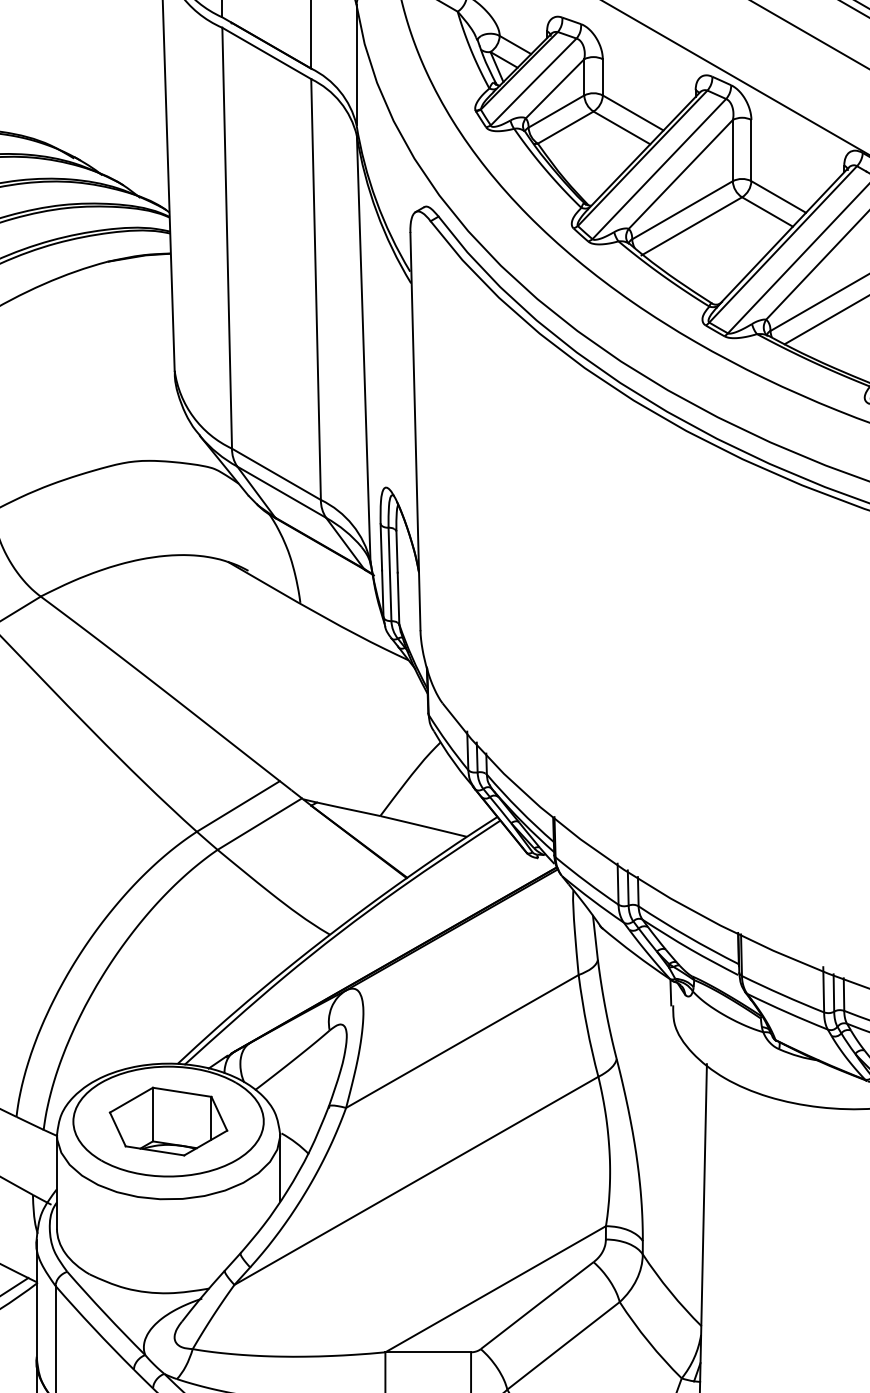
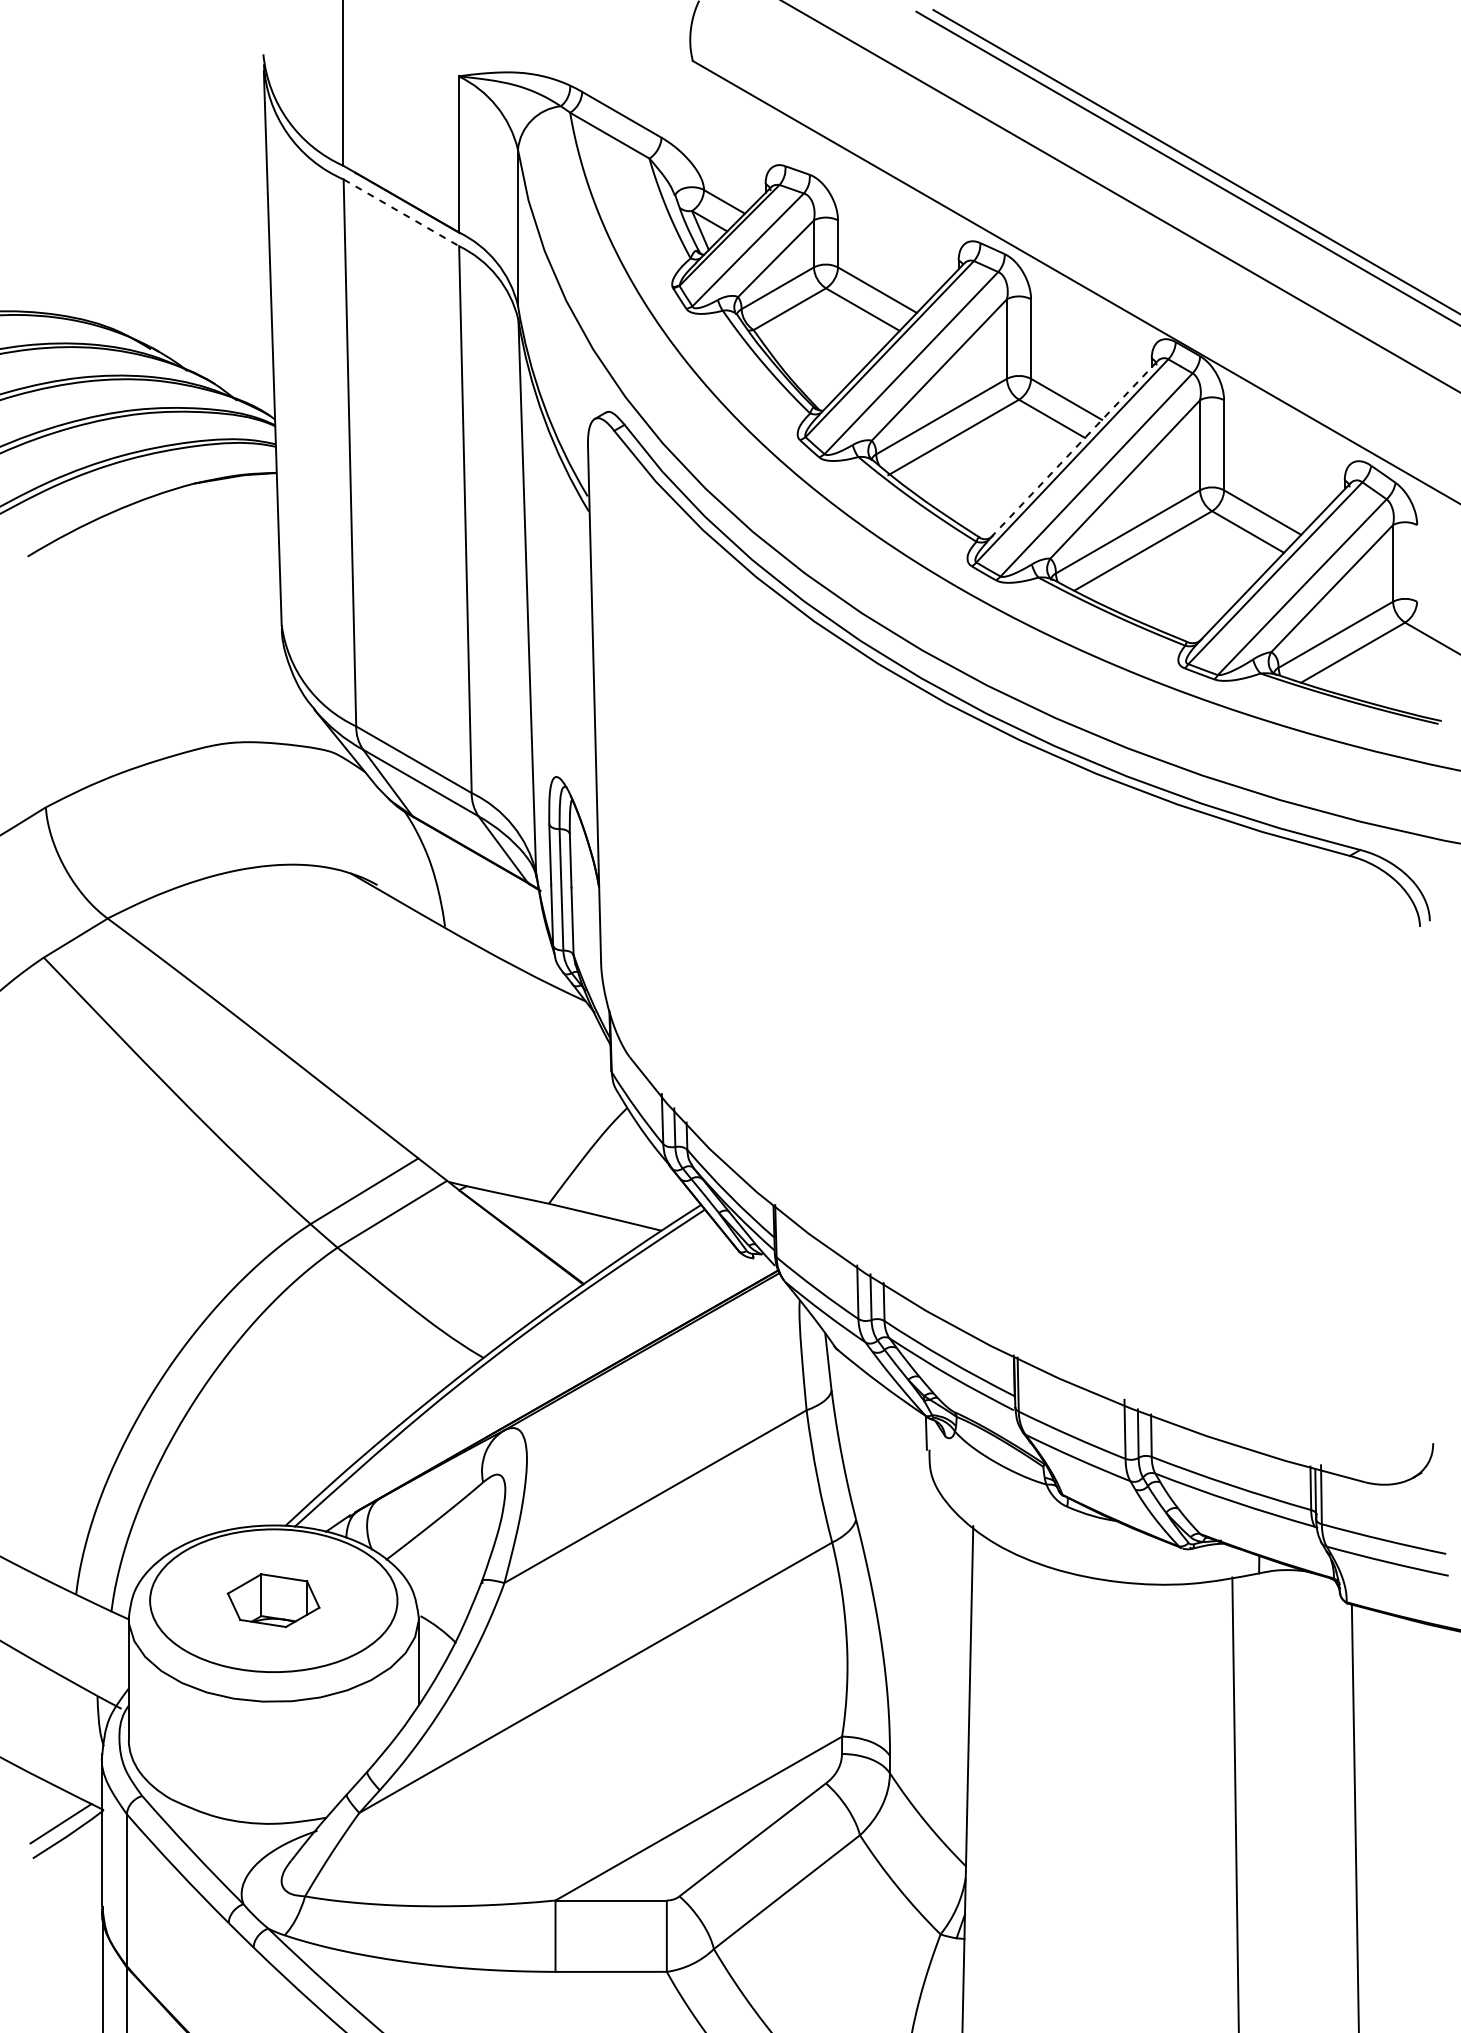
line: (266, 53) -> (401, 212), solid -> dashed
line: (783, 237) -> (1072, 451), solid -> dashed
part: (168, 1121) -> (273, 1600), size x0.6

